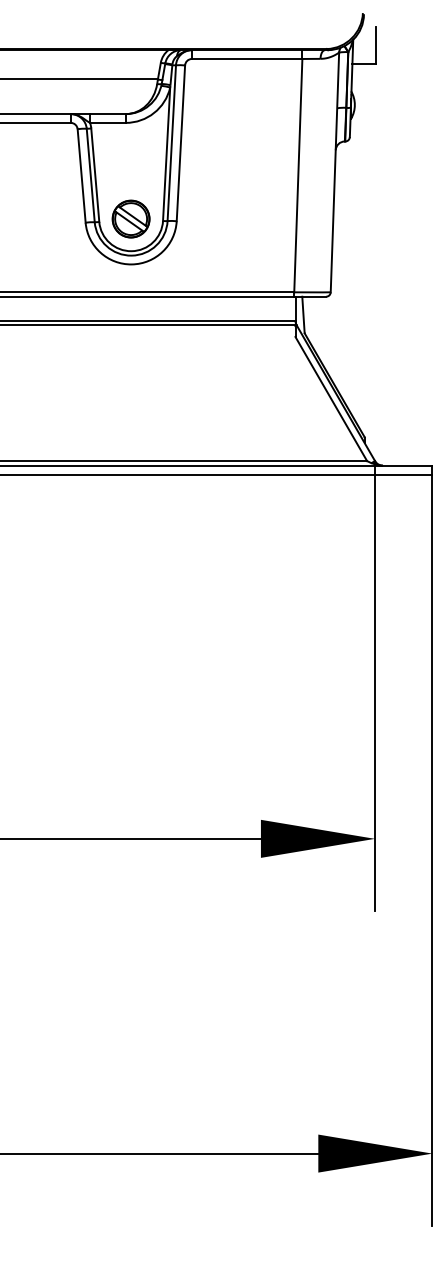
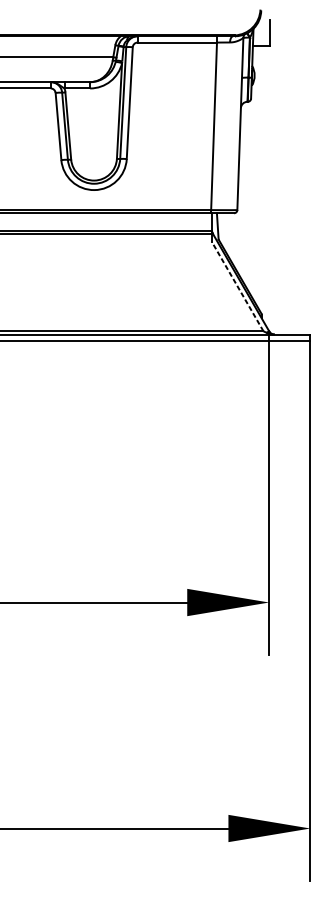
part: (130, 218) -> (93, 157), removed
line: (331, 399) -> (237, 287), solid -> dashed

